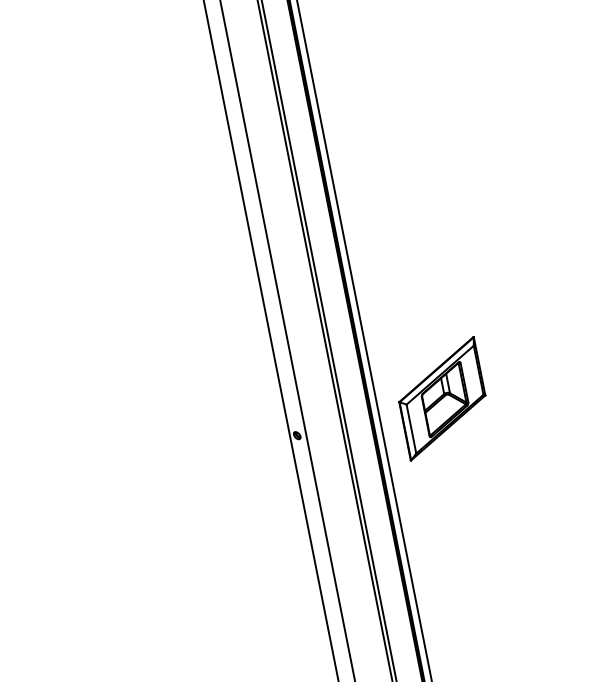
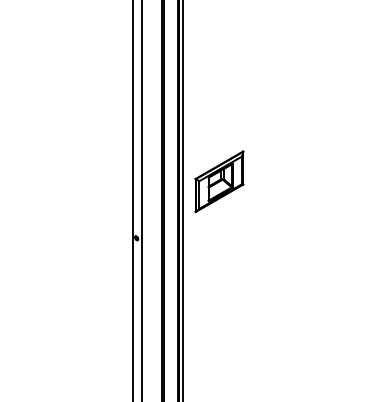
part: (442, 398) -> (219, 181), moved

